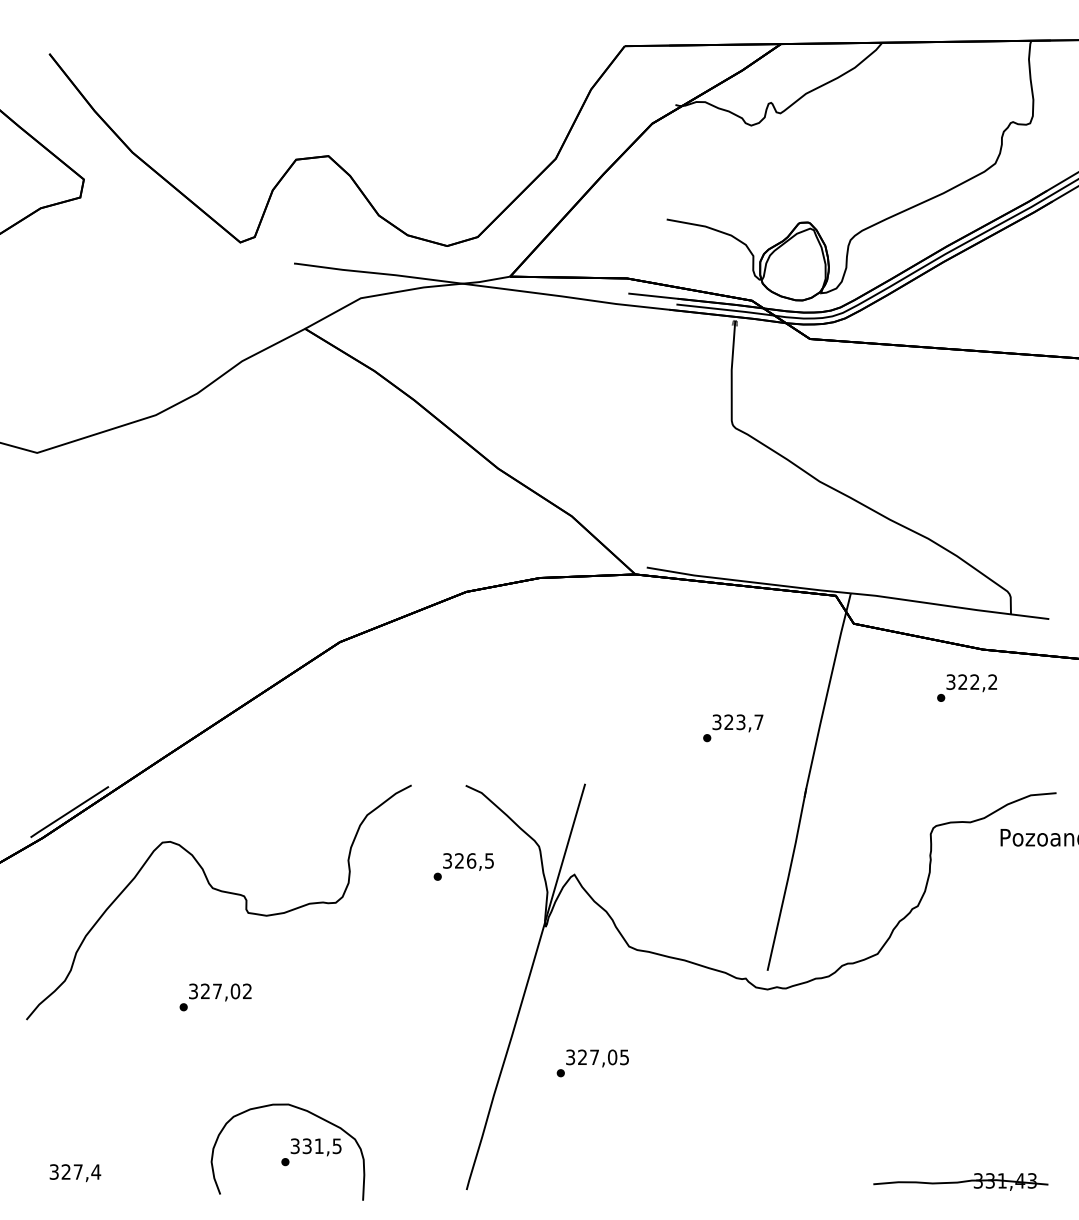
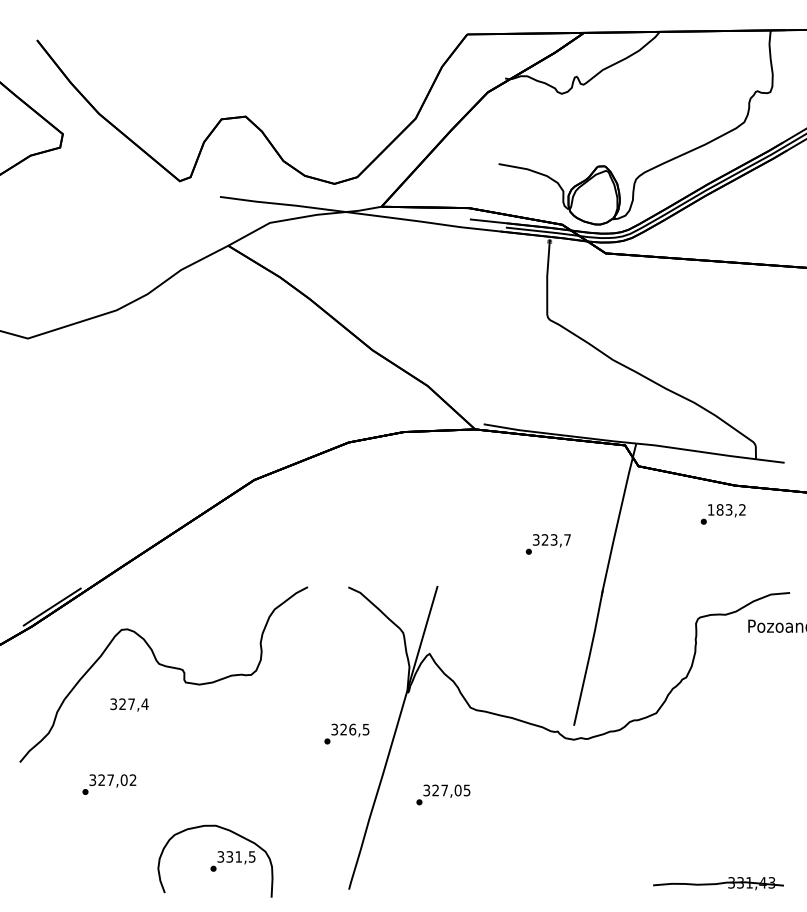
text: (962, 681) -> (719, 509), 322,2 -> 183,2
text: (463, 866) -> (346, 733), moved
text: (215, 997) -> (109, 784), moved
text: (75, 1172) -> (129, 704), moved

